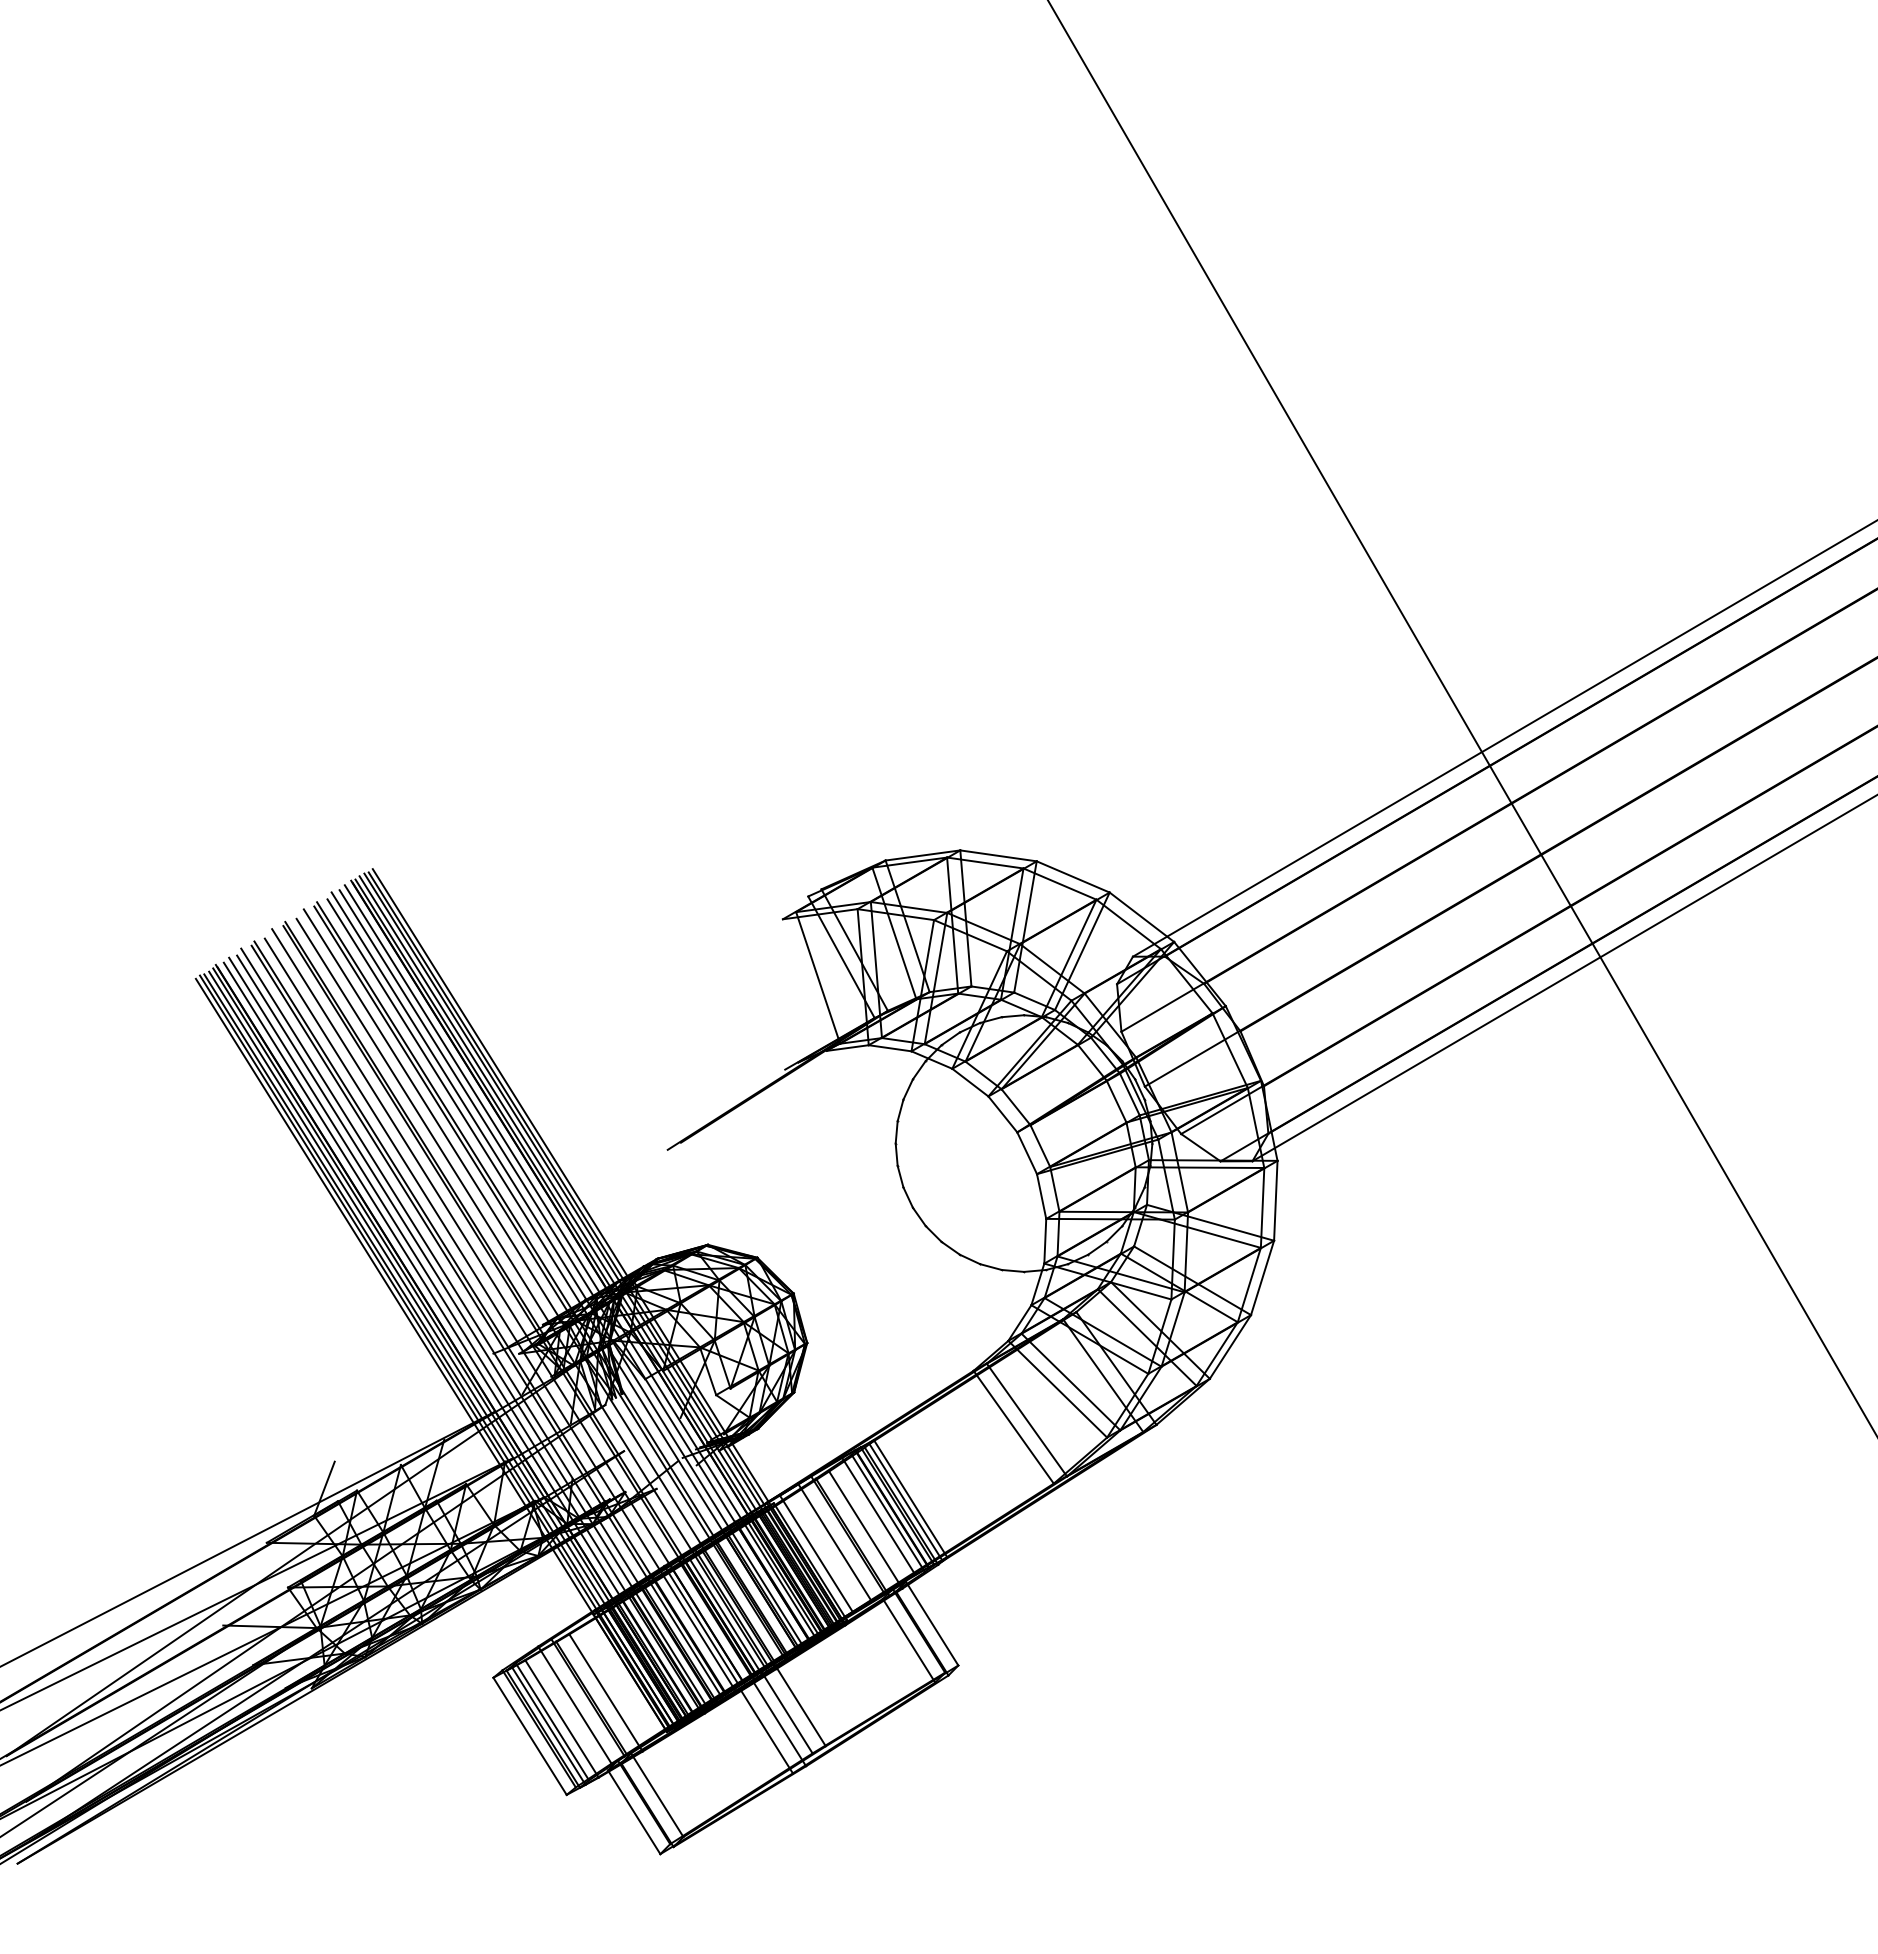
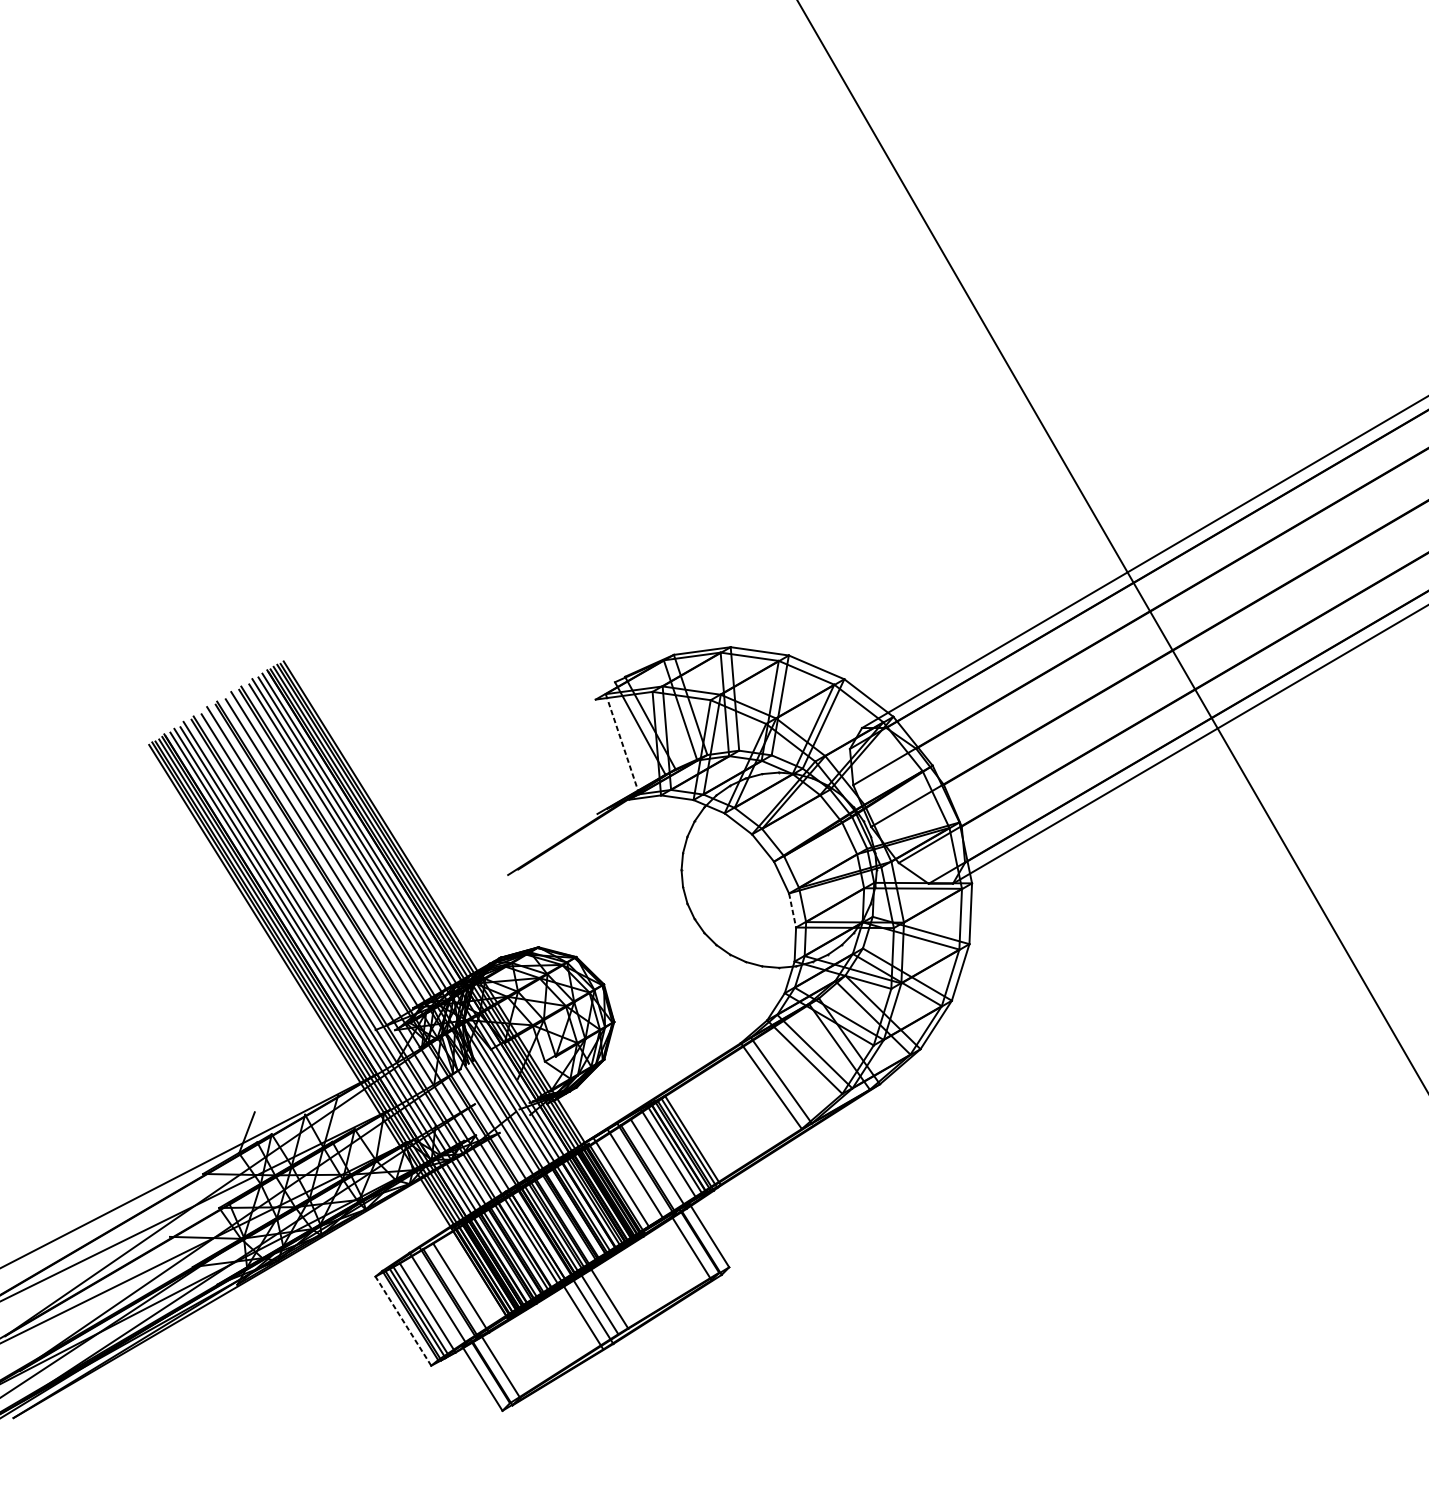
line: (818, 978) -> (622, 744), solid -> dashed
line: (1041, 1196) -> (792, 910), solid -> dashed
line: (529, 1735) -> (402, 1320), solid -> dashed

